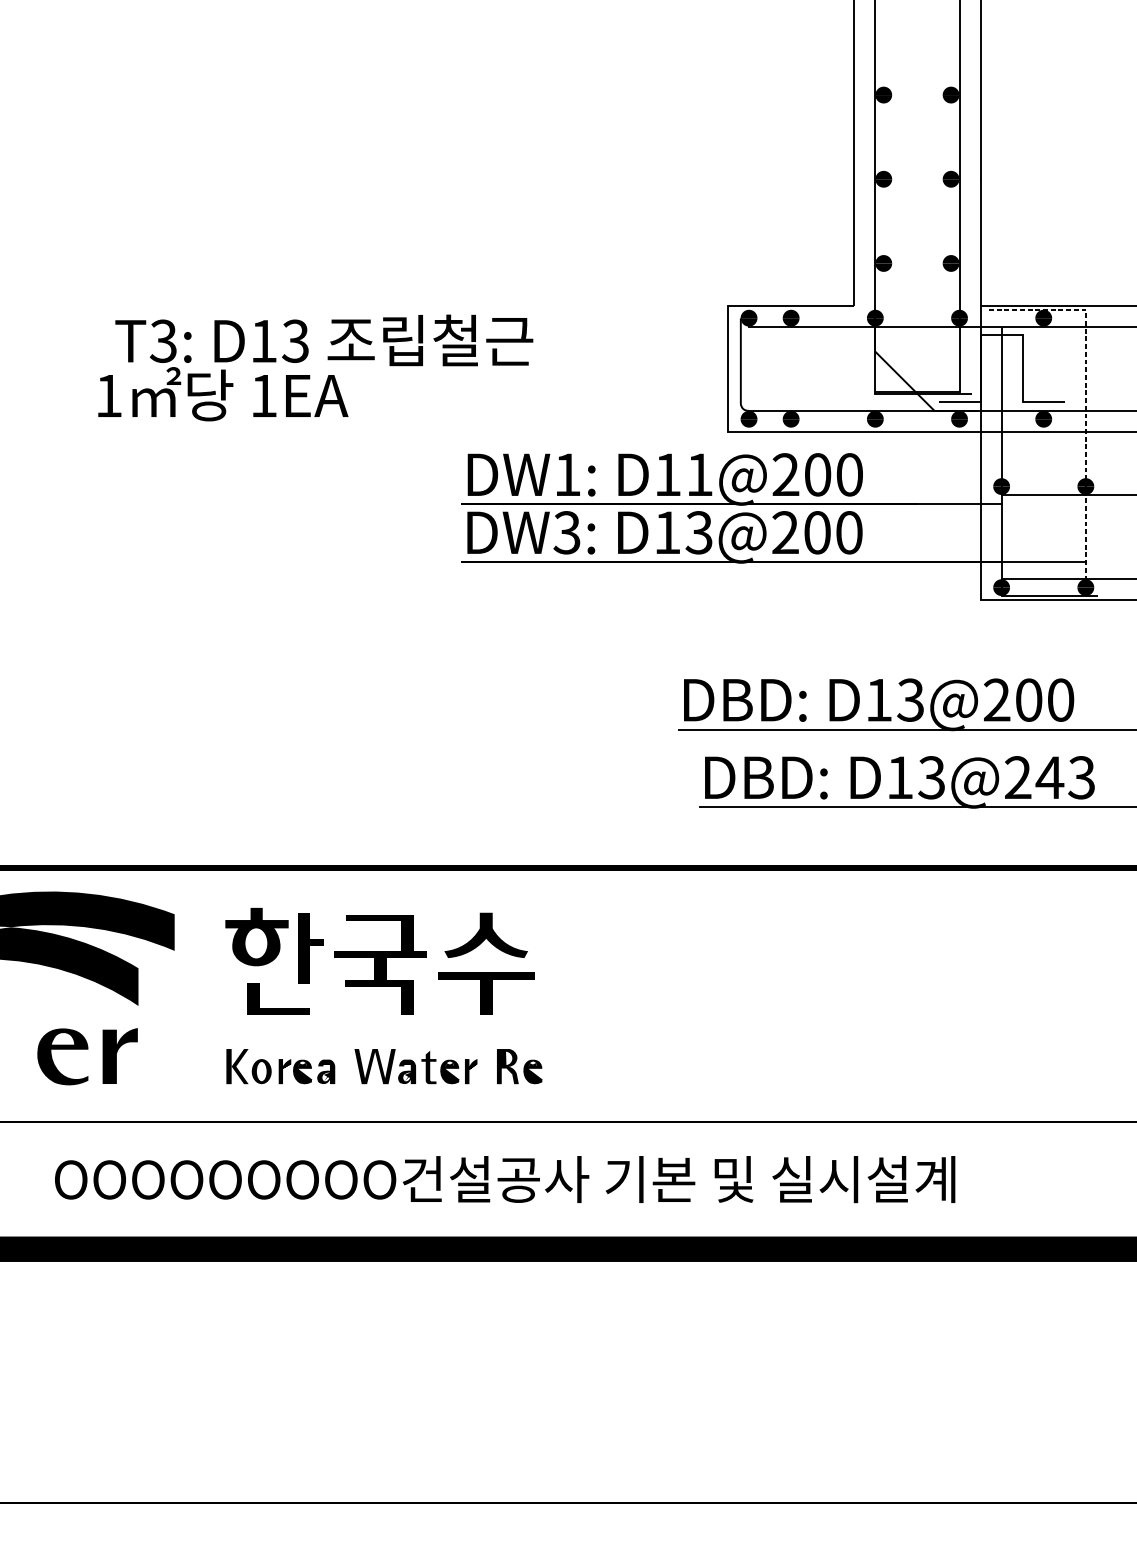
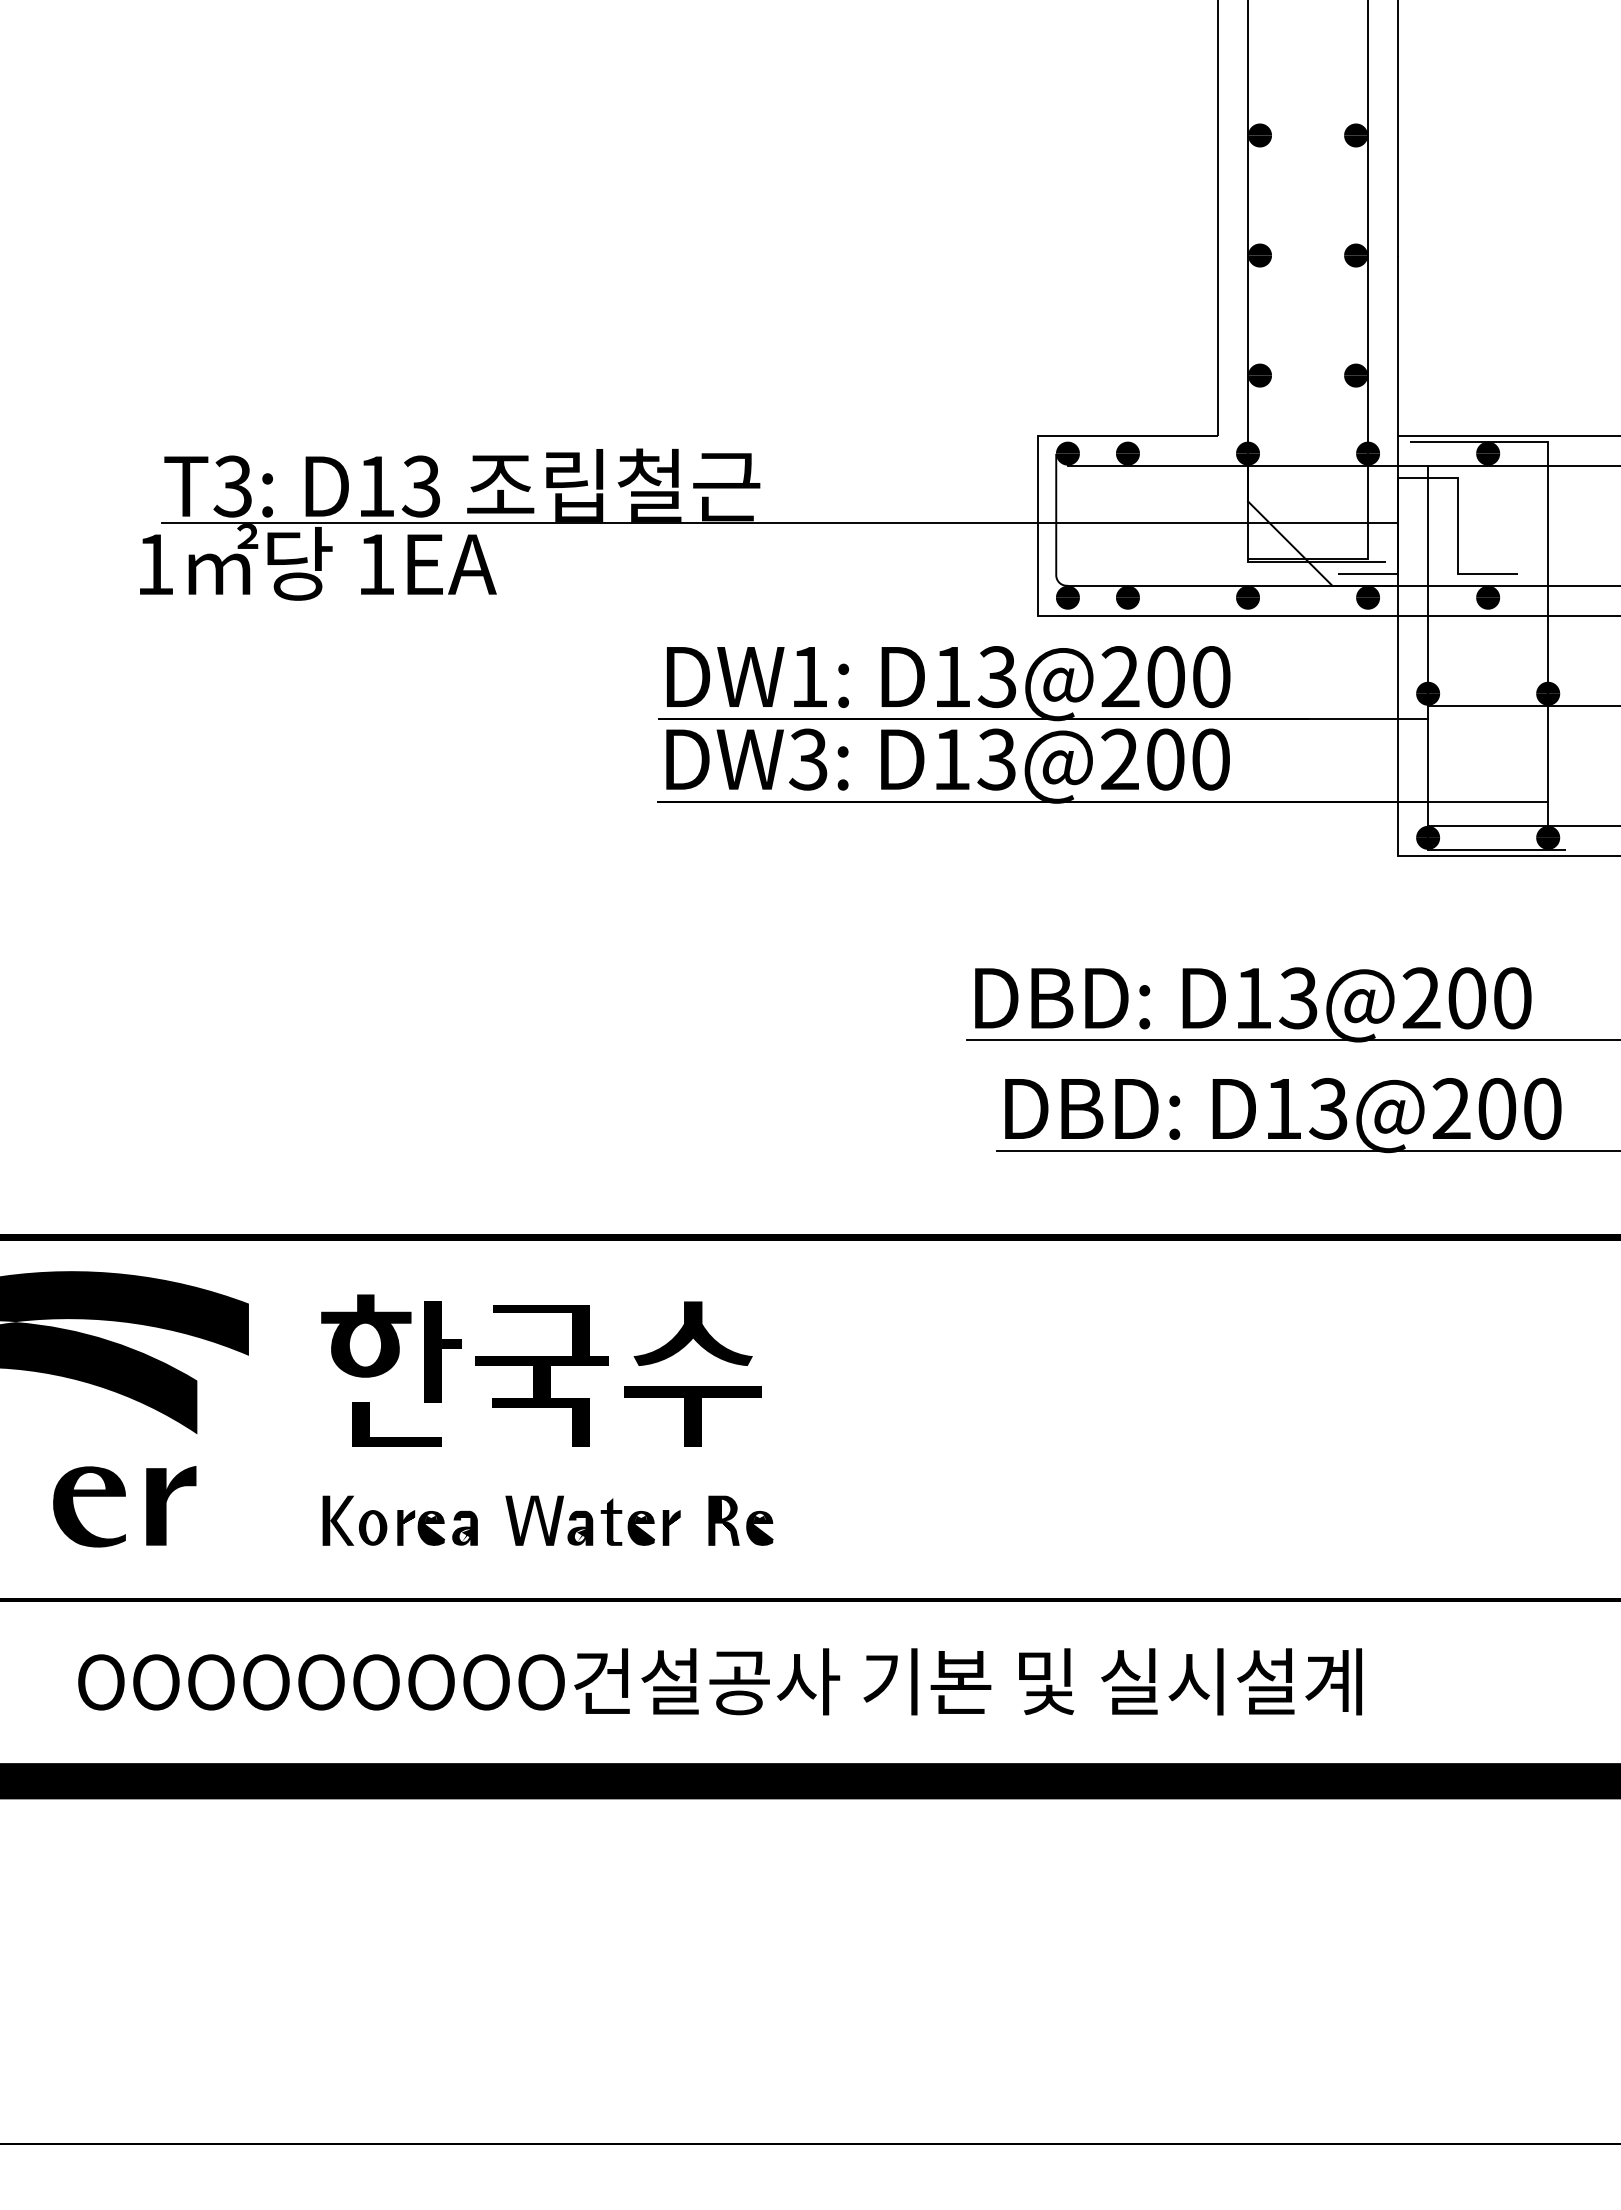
line: (546, 366) -> (779, 522), added
line: (1086, 395) -> (1548, 564), dashed -> solid
text: (698, 475) -> (996, 677), D11@200 -> D13@200
text: (1065, 777) -> (1518, 1108), D13@243 -> D13@200

